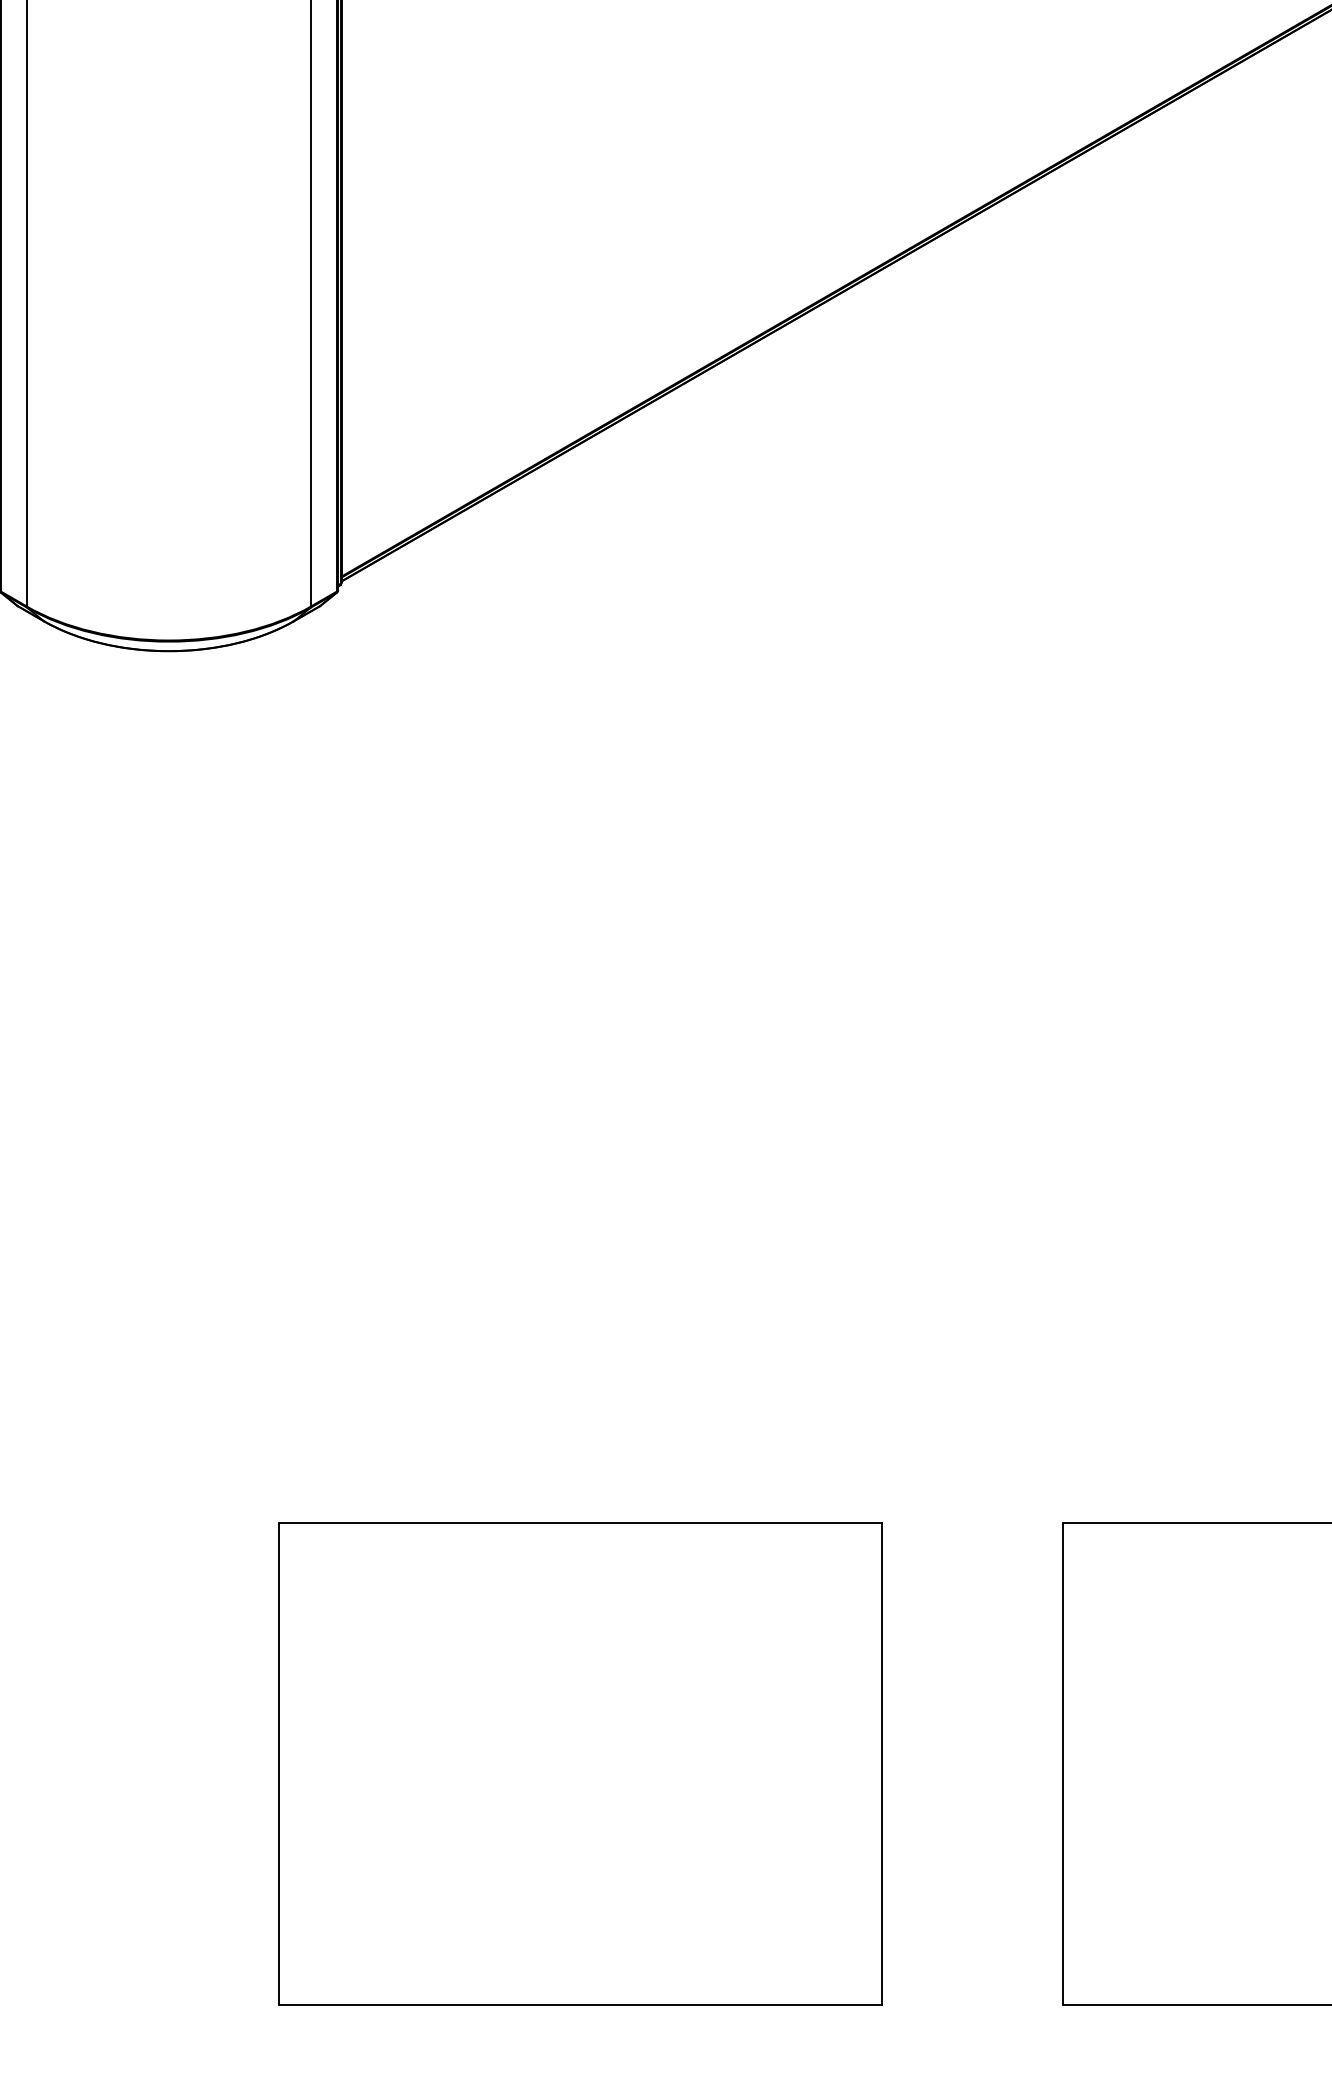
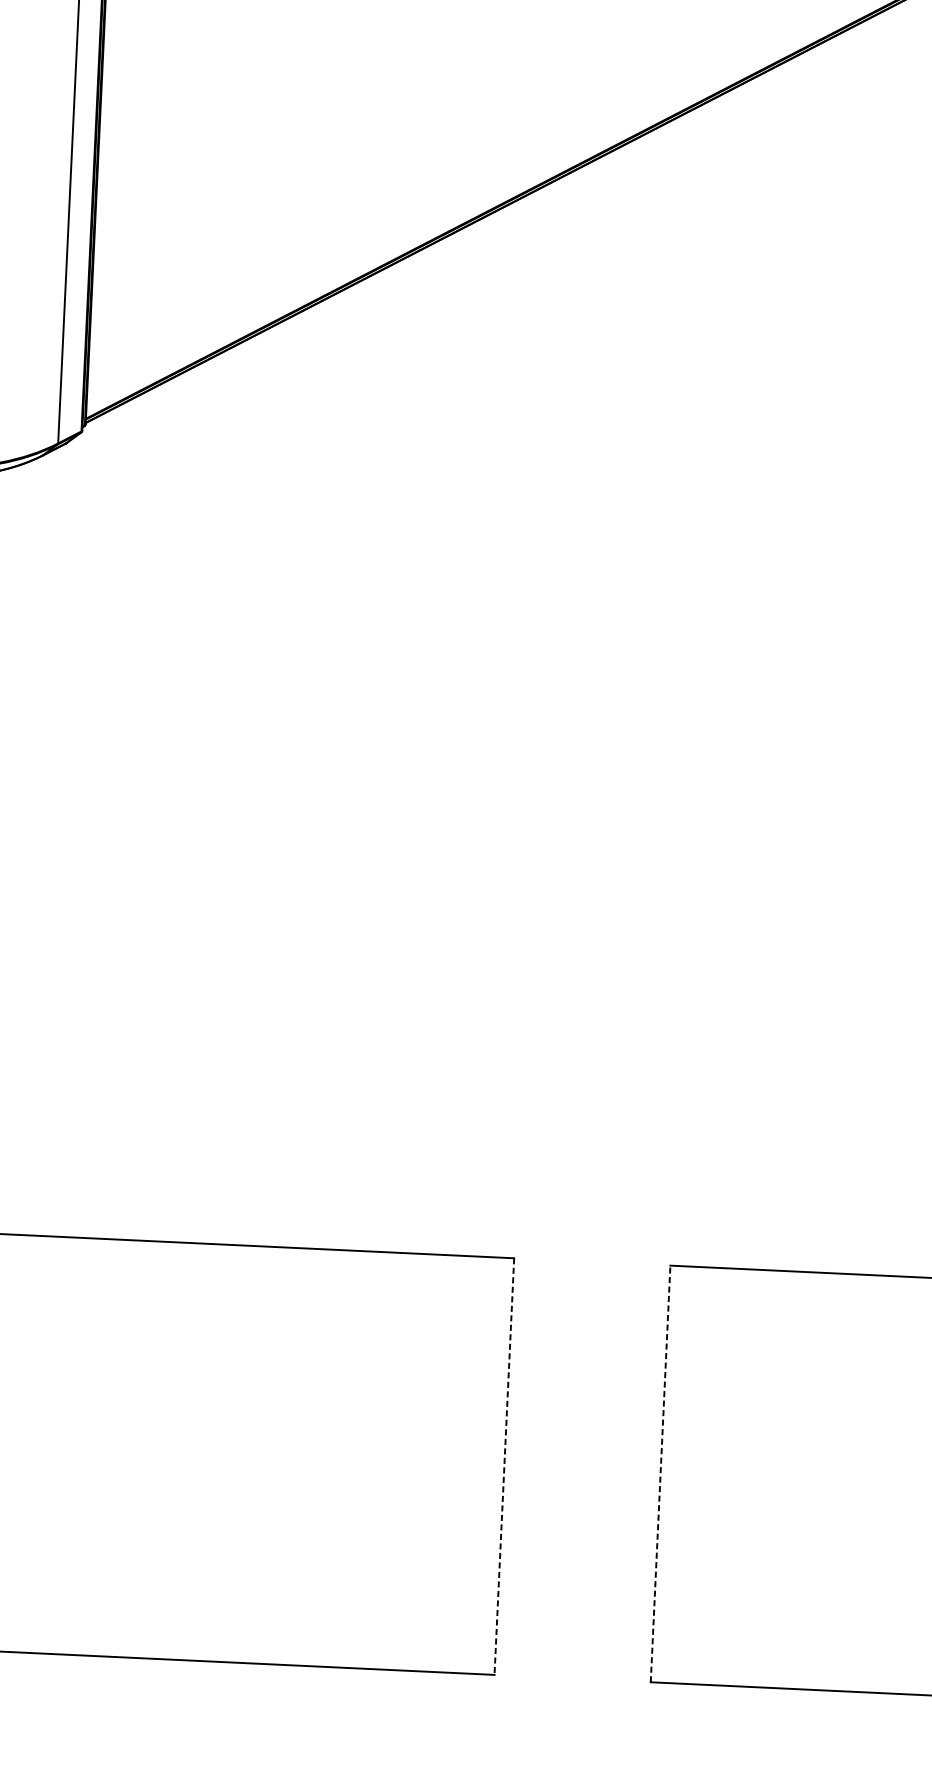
line: (1062, 1763) -> (660, 1473), solid -> dashed
line: (881, 1764) -> (503, 1467), solid -> dashed

